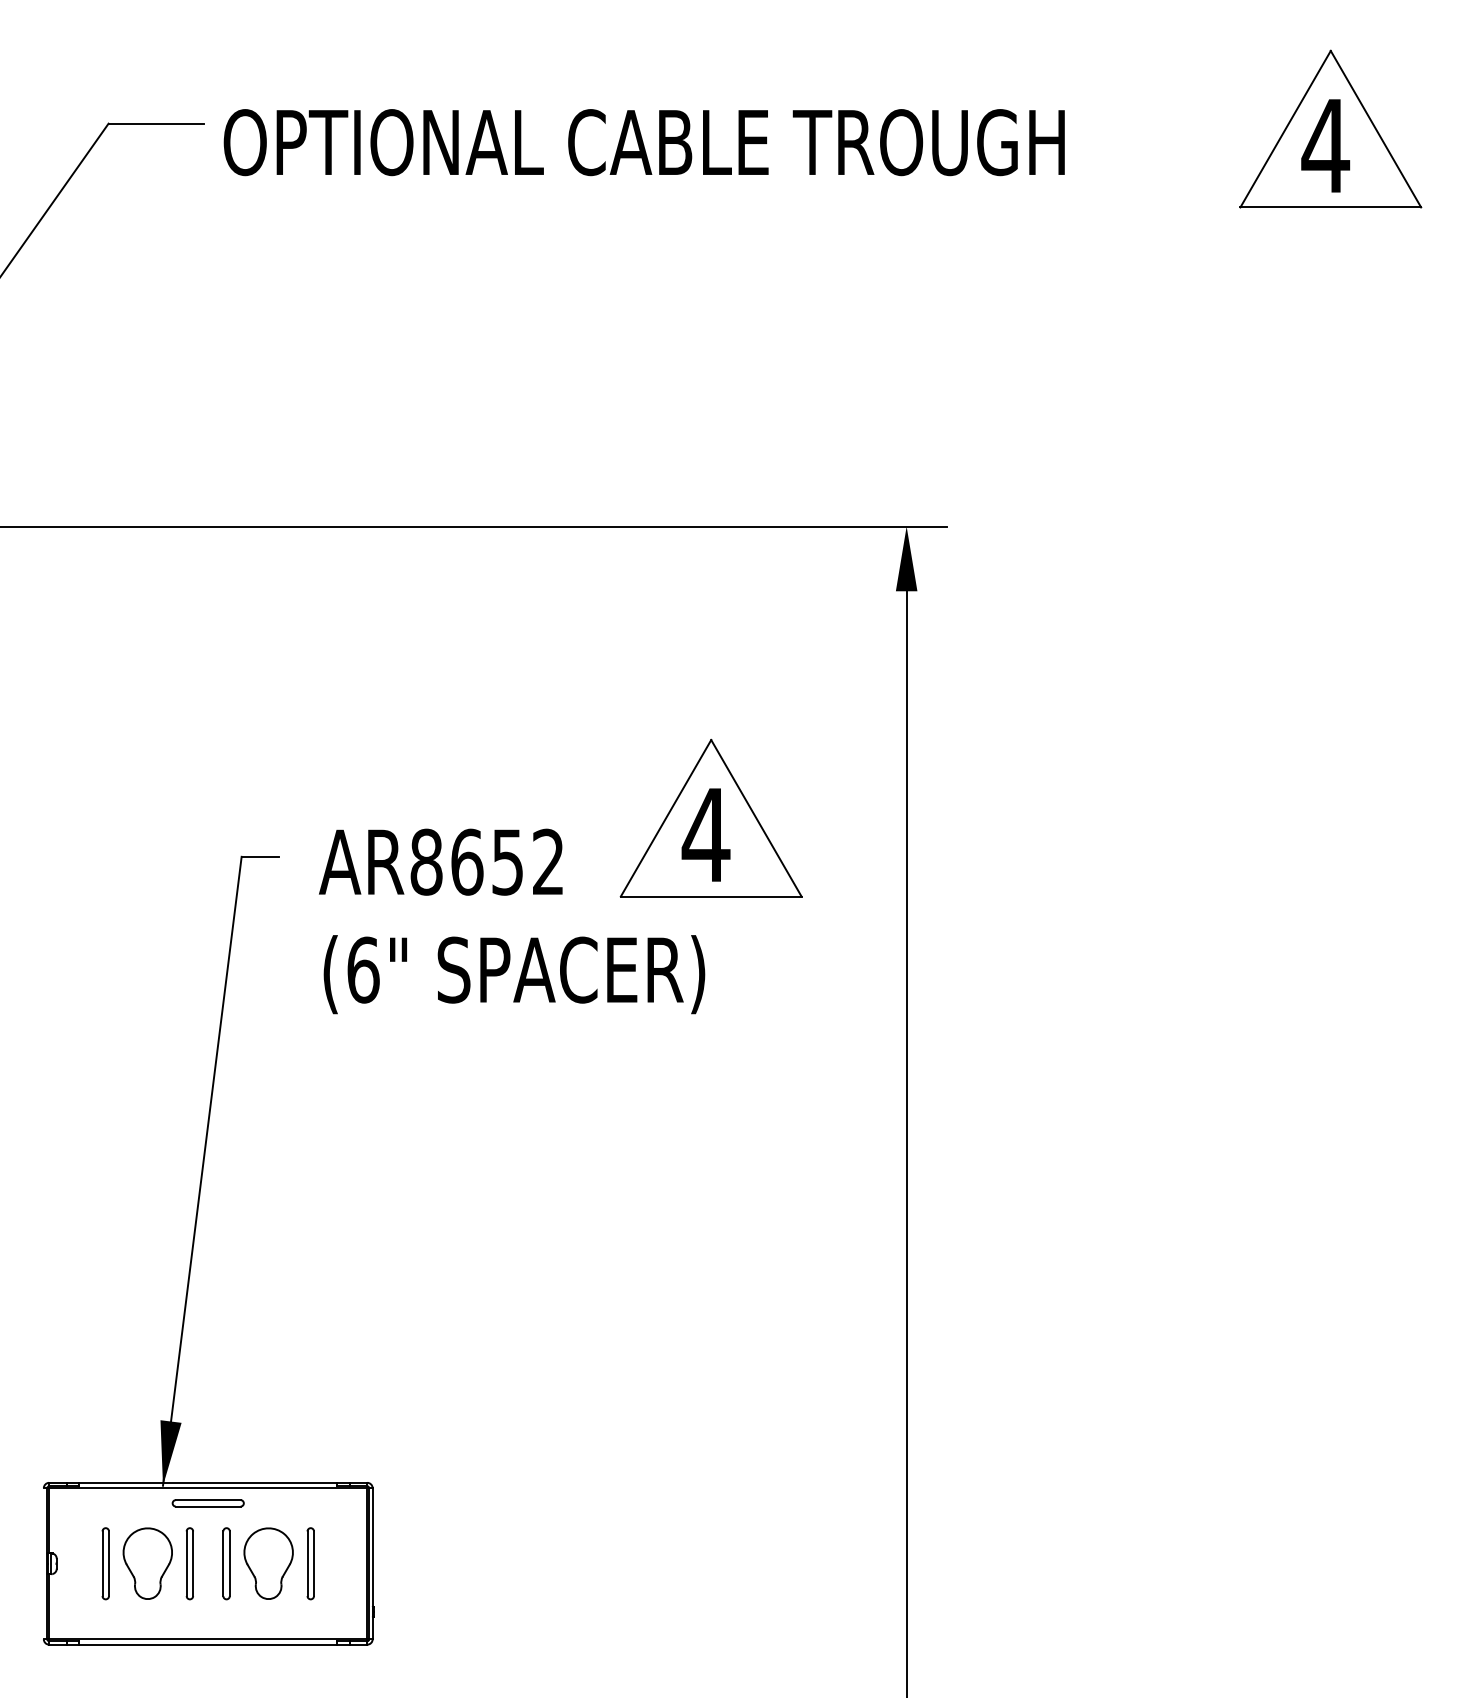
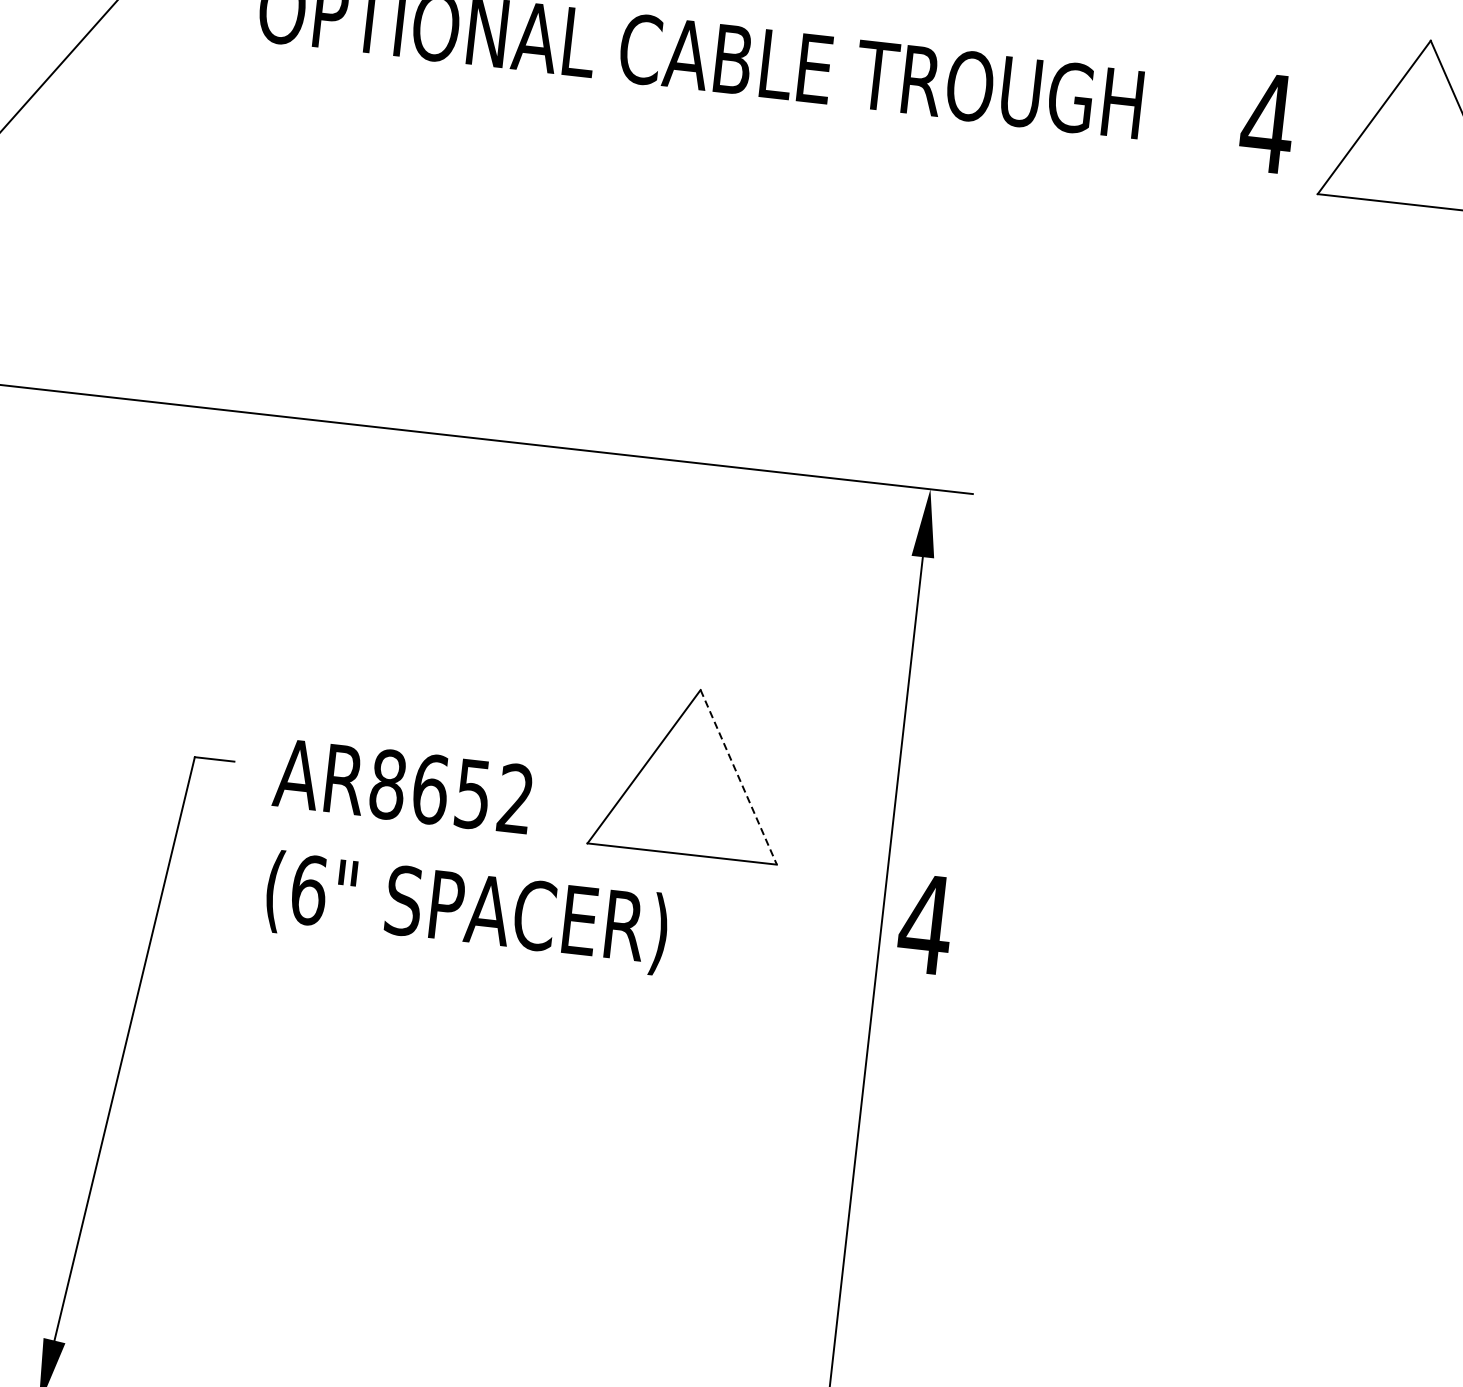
text: (1325, 145) -> (1267, 122), moved
line: (756, 818) -> (738, 777), solid -> dashed
text: (705, 834) -> (925, 923), moved

